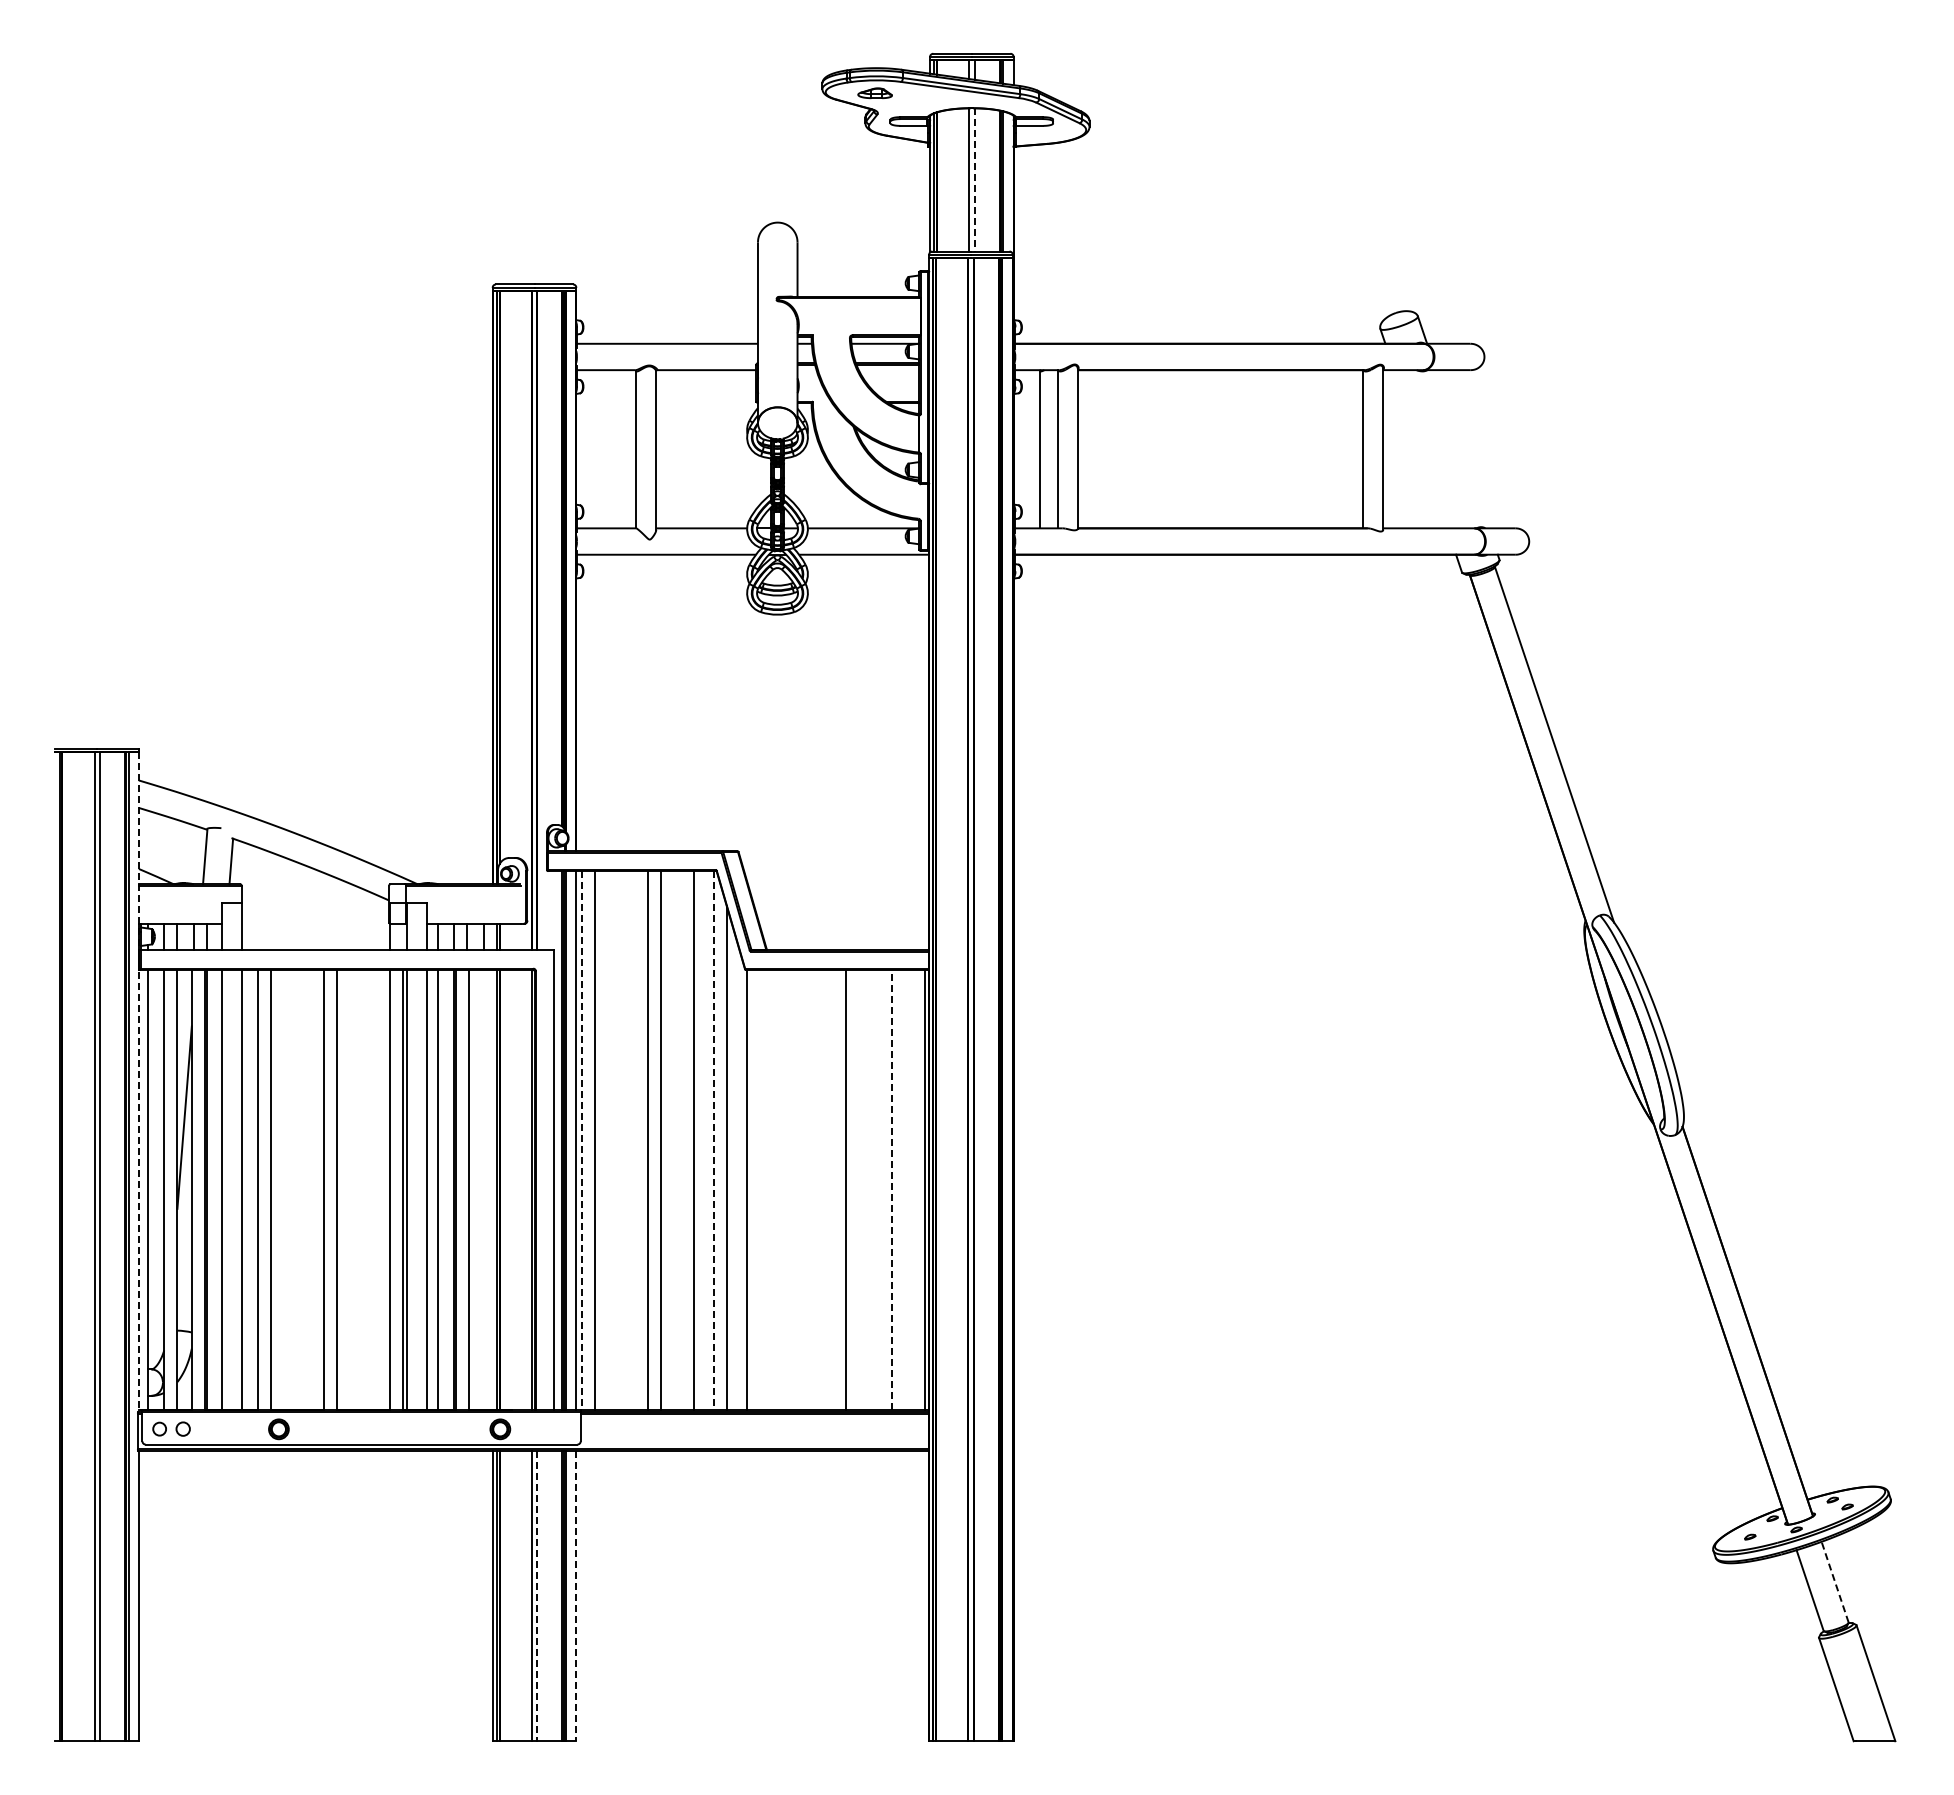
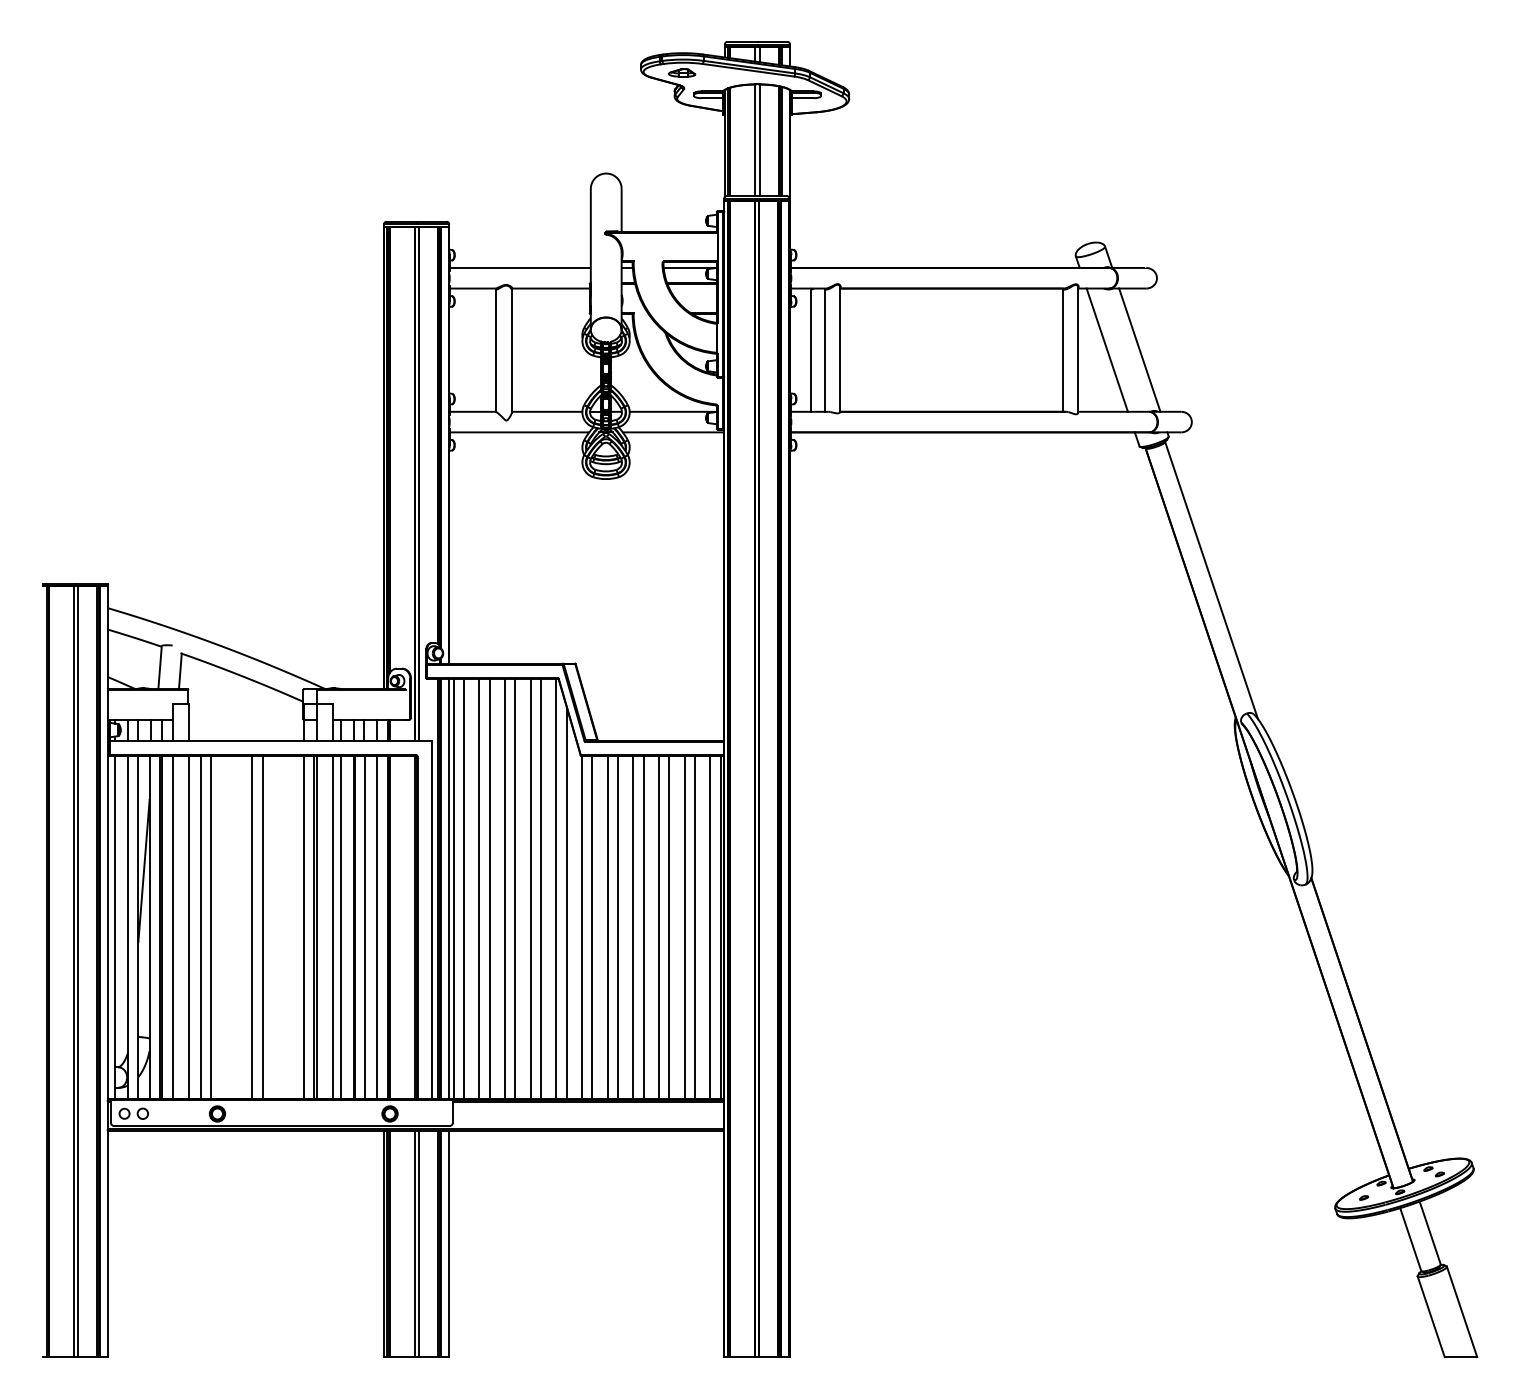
line: (974, 179) -> (759, 139), dashed -> solid
line: (1420, 449) -> (1107, 350), added
line: (1461, 449) -> (1139, 350), added
line: (138, 1082) -> (108, 843), dashed -> solid
line: (581, 1140) -> (453, 888), dashed -> solid
line: (614, 1140) -> (479, 888), added
line: (628, 1140) -> (489, 888), added
line: (680, 1140) -> (530, 888), added
line: (713, 1140) -> (556, 888), dashed -> solid
line: (483, 1189) -> (376, 927), added
line: (759, 1189) -> (592, 927), added
line: (779, 1189) -> (607, 927), added
line: (792, 1189) -> (617, 927), added
line: (812, 1189) -> (633, 927), added
line: (825, 1189) -> (643, 927), added
line: (858, 1189) -> (669, 927), added
line: (878, 1189) -> (684, 927), added
line: (891, 1189) -> (694, 927), dashed -> solid
line: (911, 1189) -> (710, 927), added
line: (1835, 1582) -> (1430, 1233), dashed -> solid
line: (537, 1596) -> (418, 1244), dashed -> solid
line: (576, 1596) -> (449, 1244), dashed -> solid

